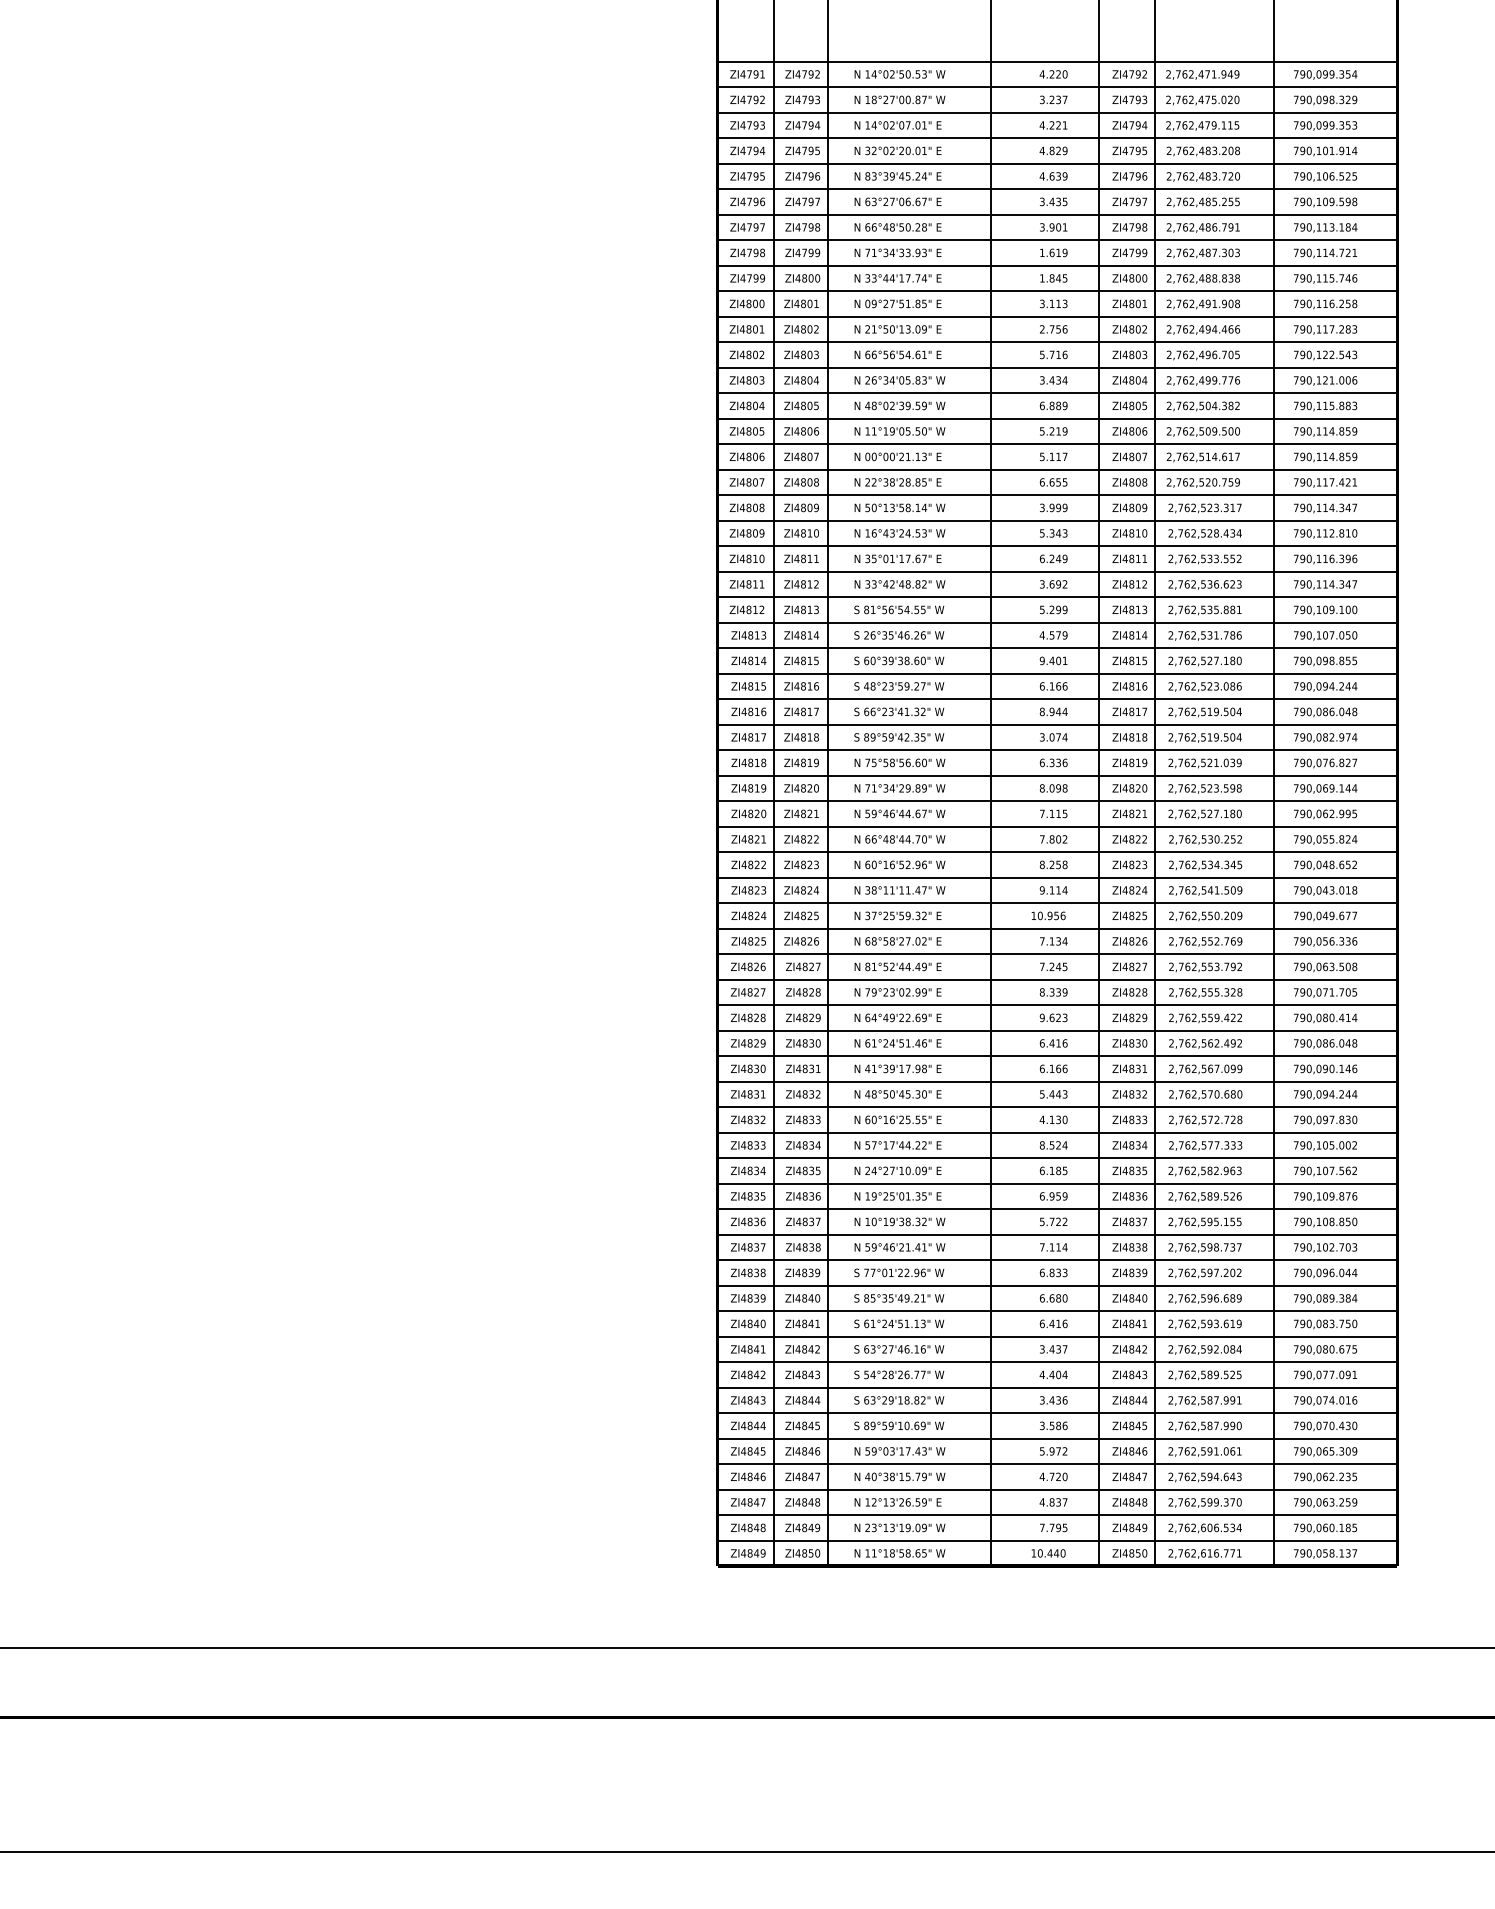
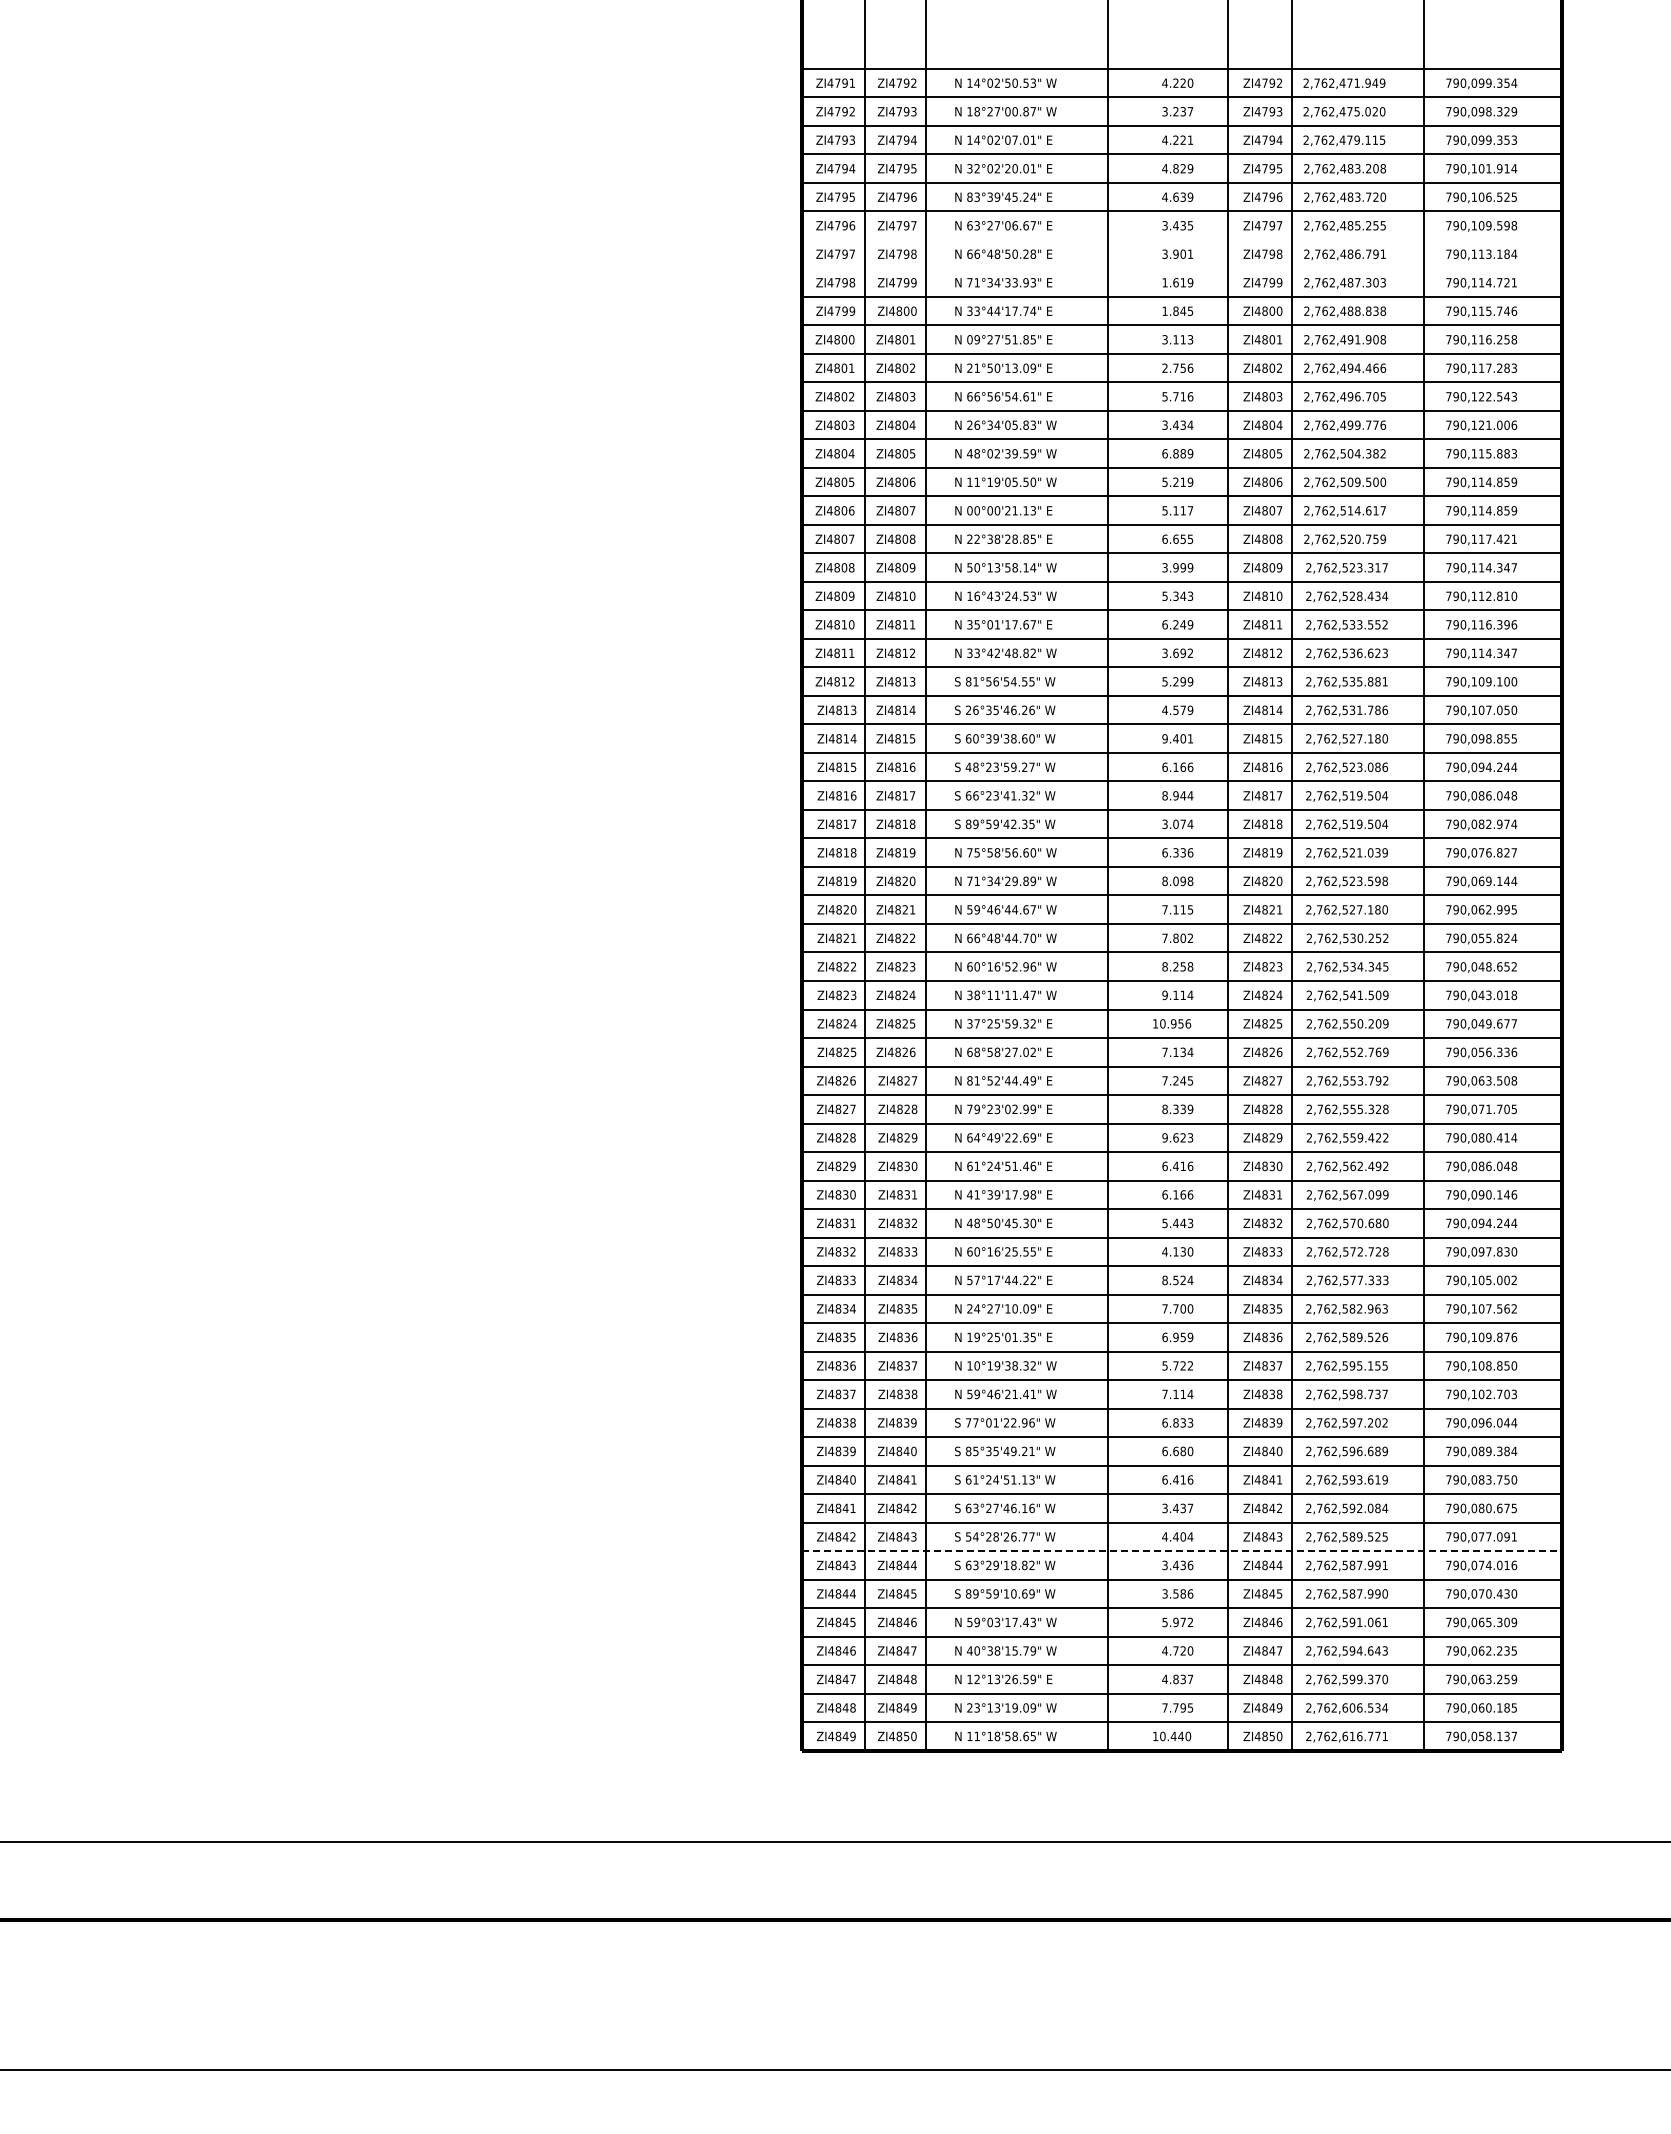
line: (1057, 214) -> (1181, 239), removed
line: (1057, 240) -> (1181, 268), removed
text: (1053, 1170) -> (1177, 1308), 6.185 -> 7.700
line: (1057, 1387) -> (1182, 1551), solid -> dashed

